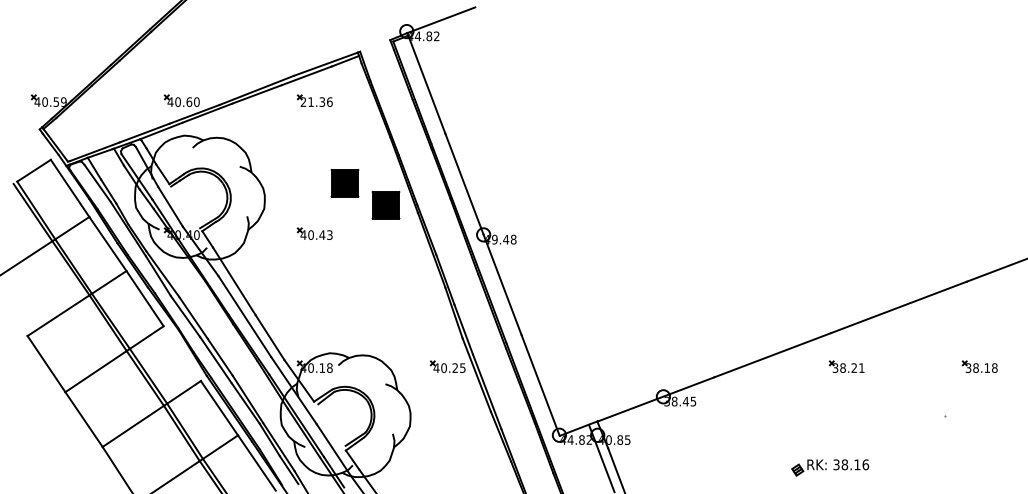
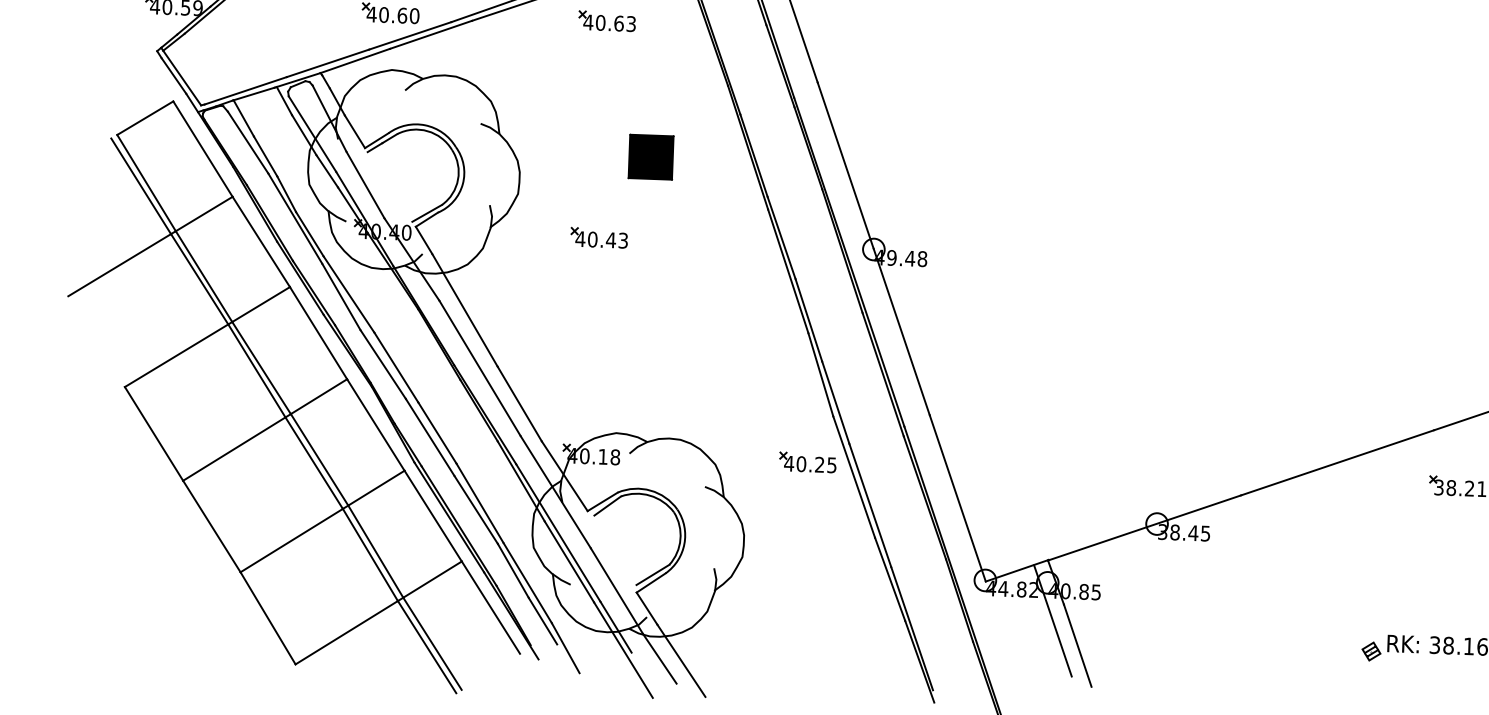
text: (316, 101) -> (609, 22), 21.36 -> 40.63
part: (385, 205) -> (715, 195), removed
line: (181, 353) -> (374, 424), added

